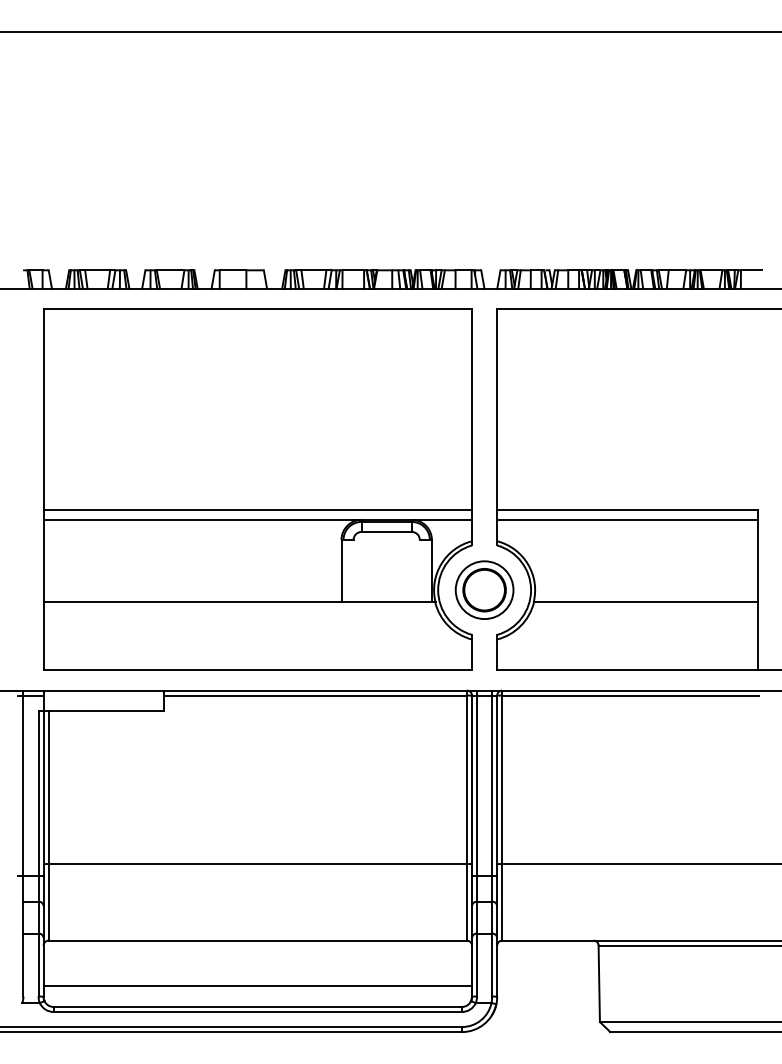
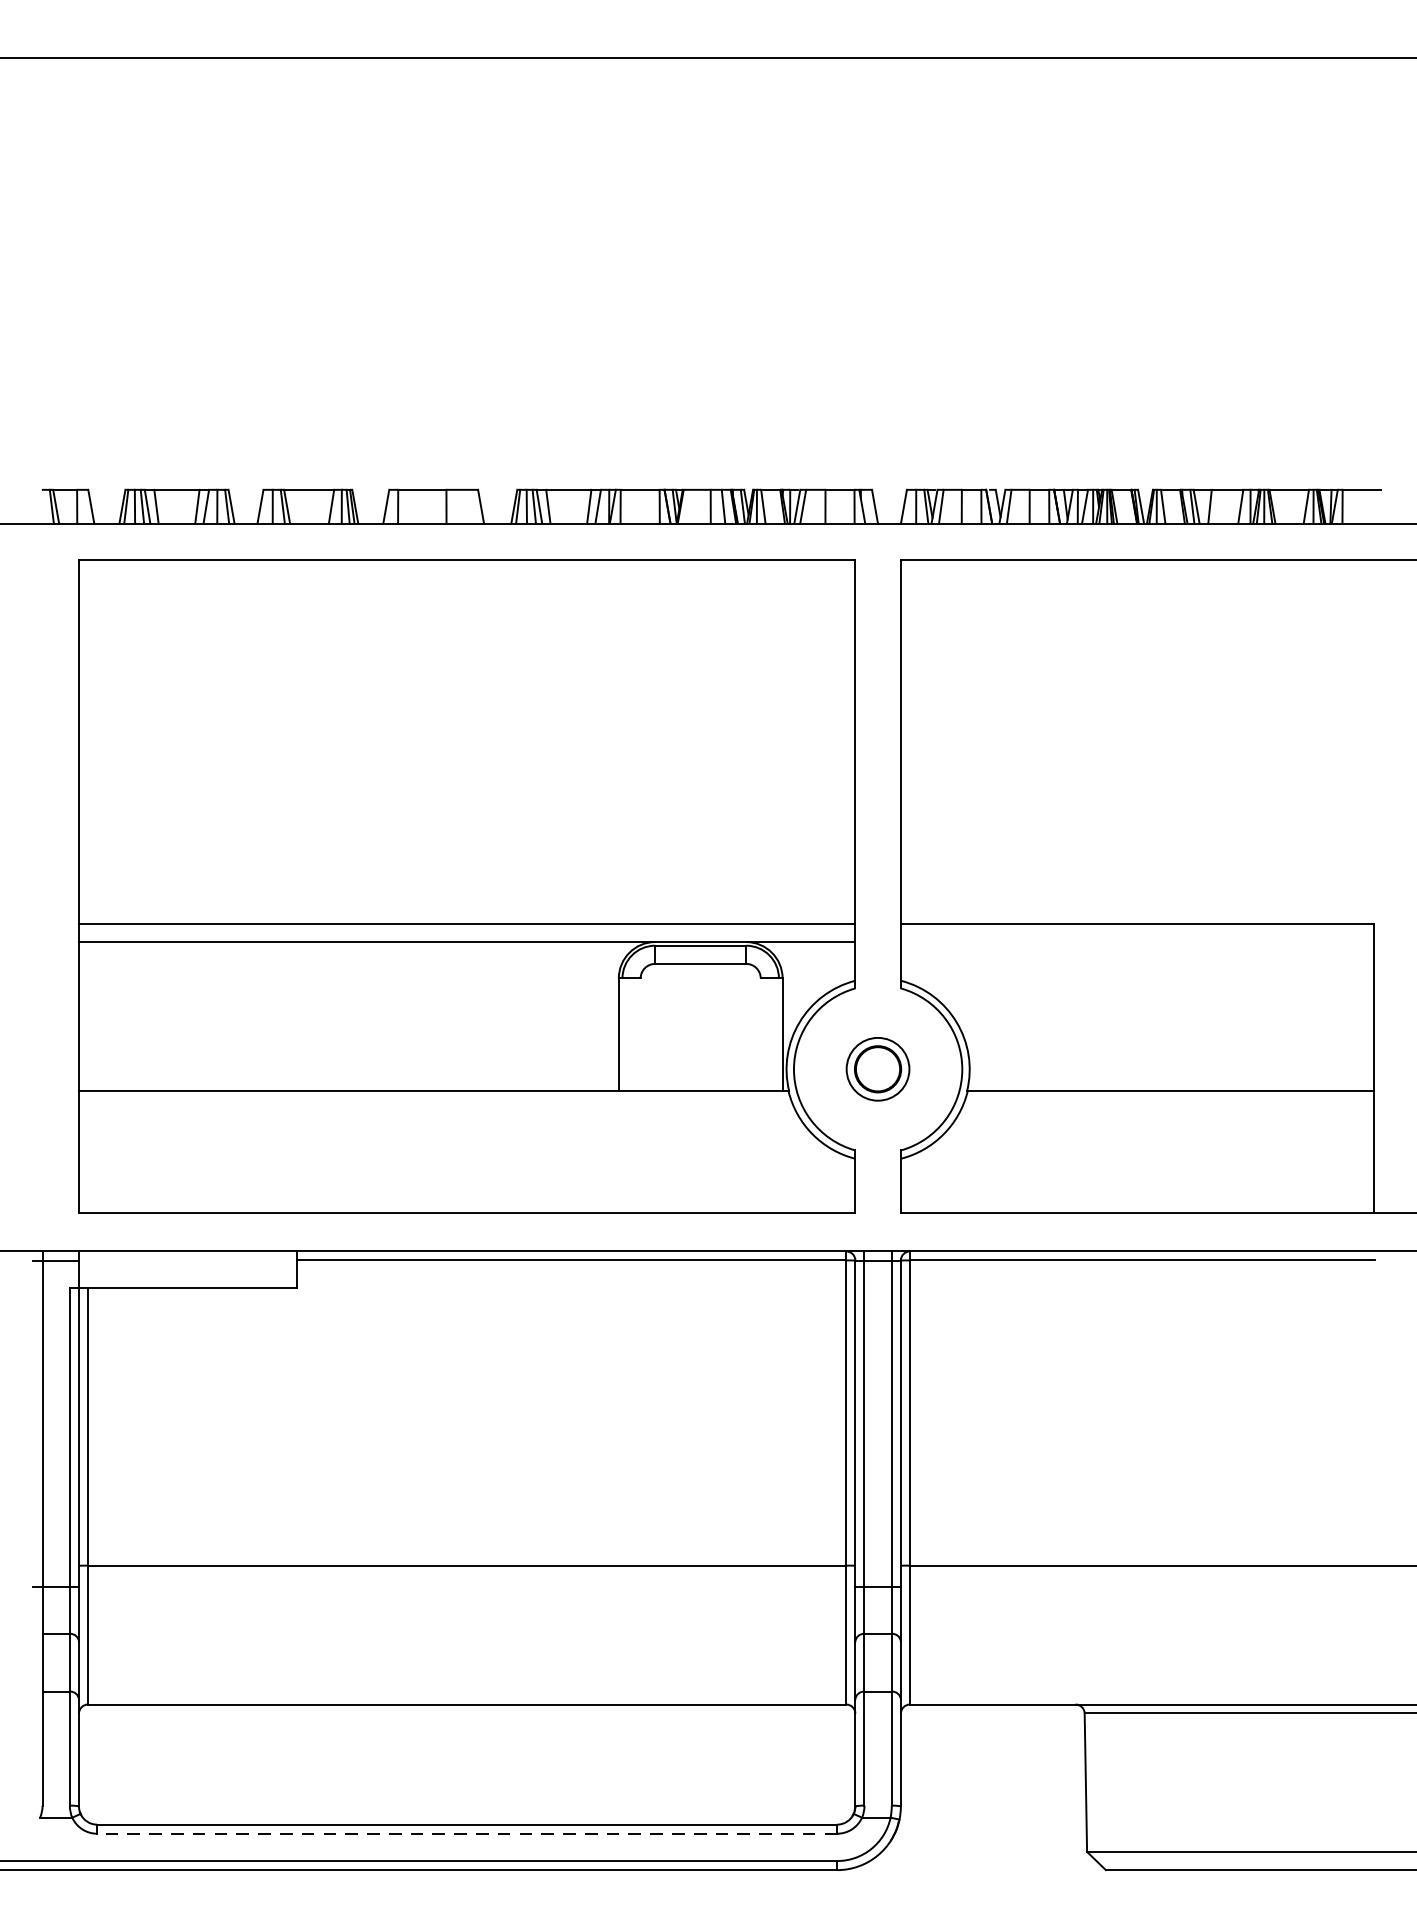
line: (627, 519) -> (1137, 941), removed
part: (484, 589) -> (877, 1068), size x0.6
line: (257, 985) -> (466, 1785), removed
line: (257, 1011) -> (466, 1832), solid -> dashed

